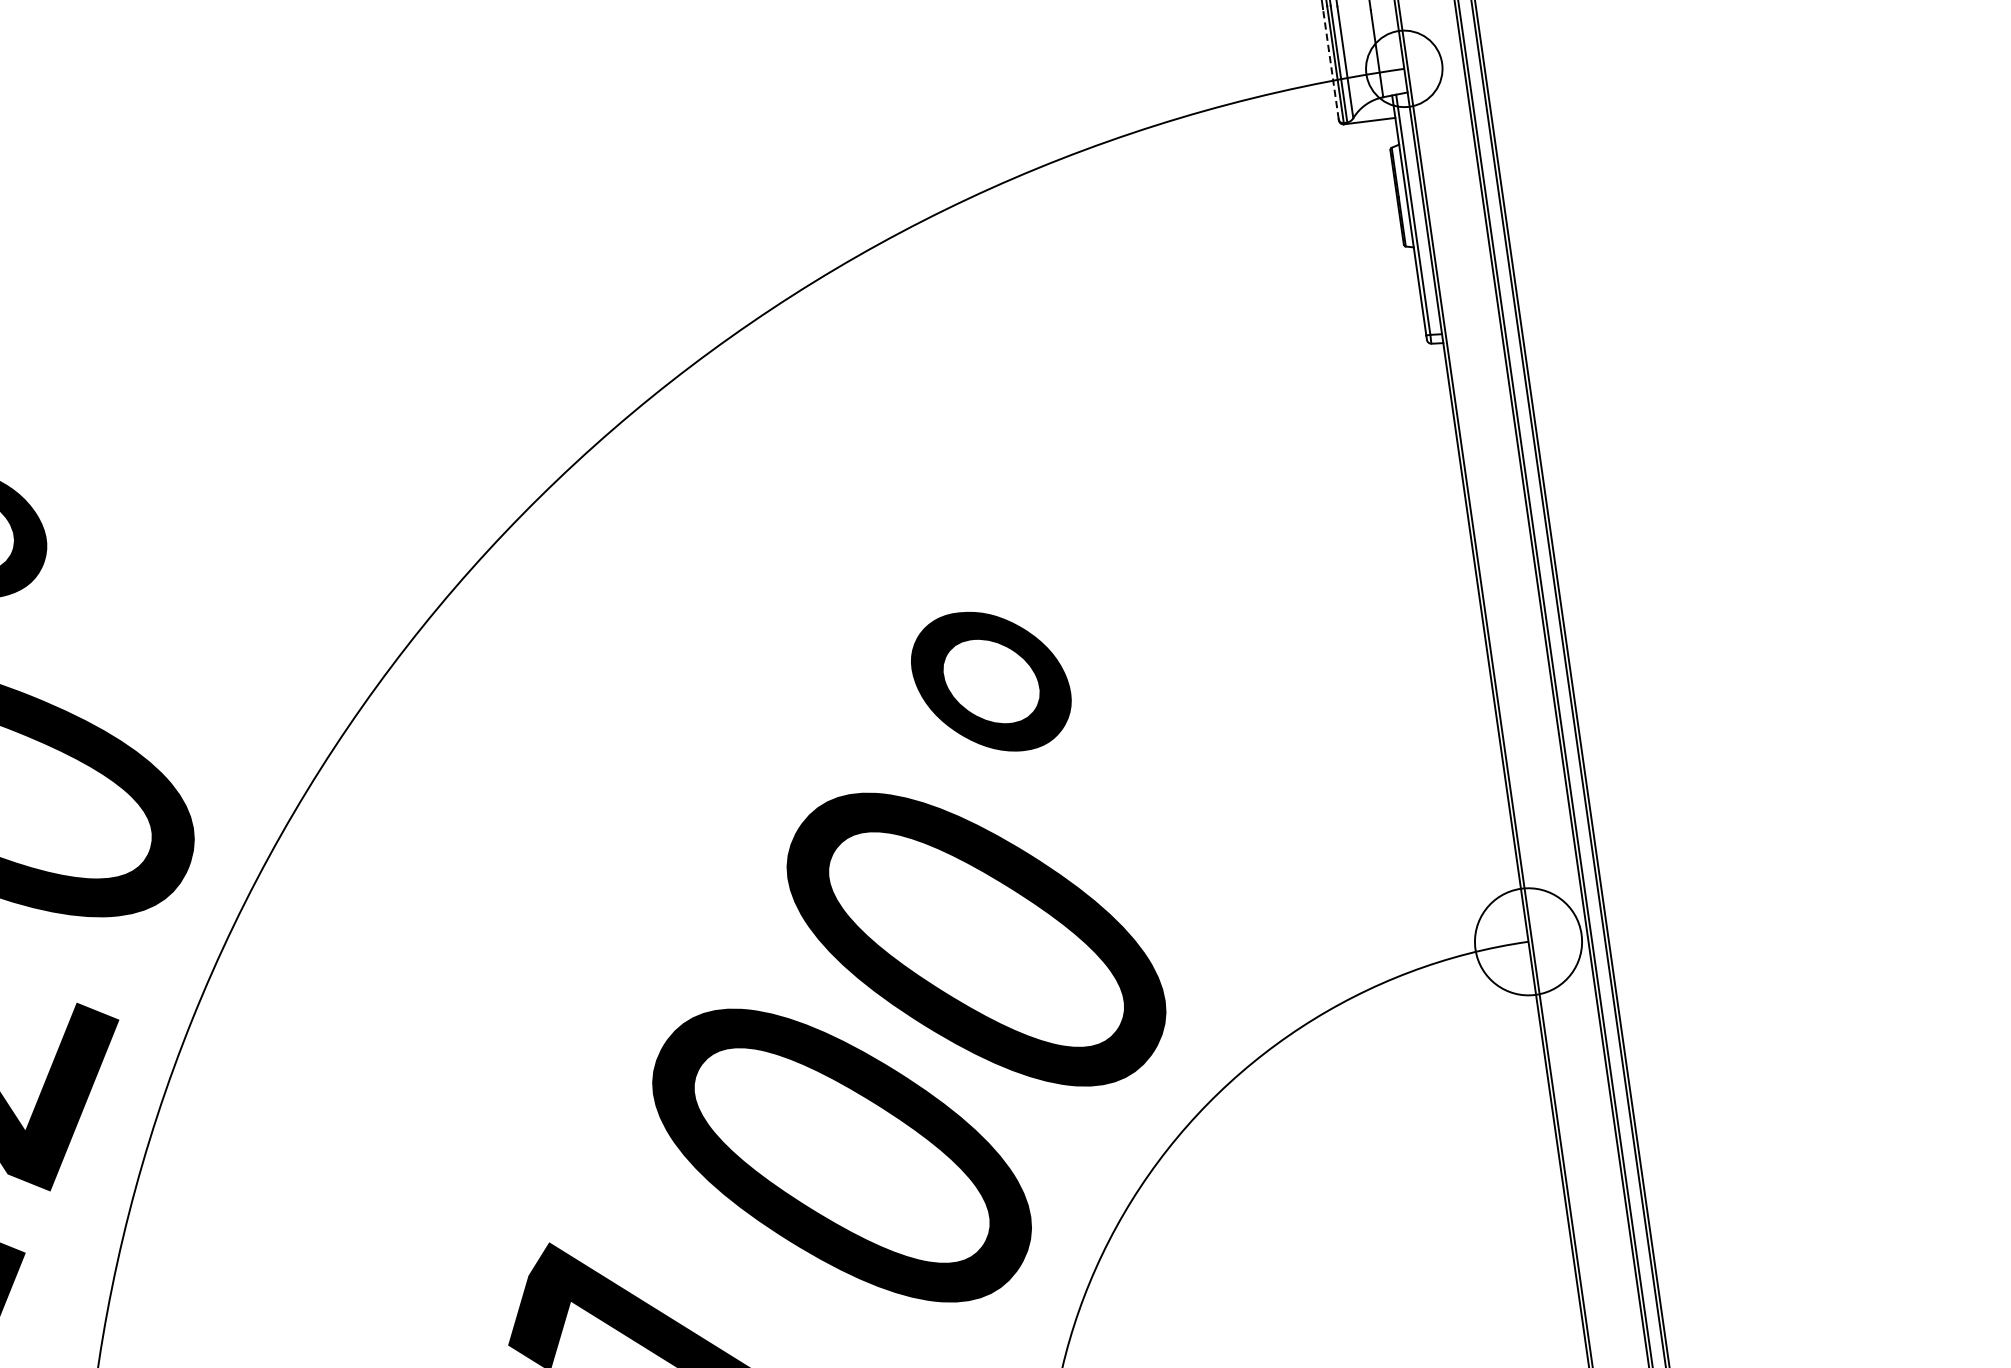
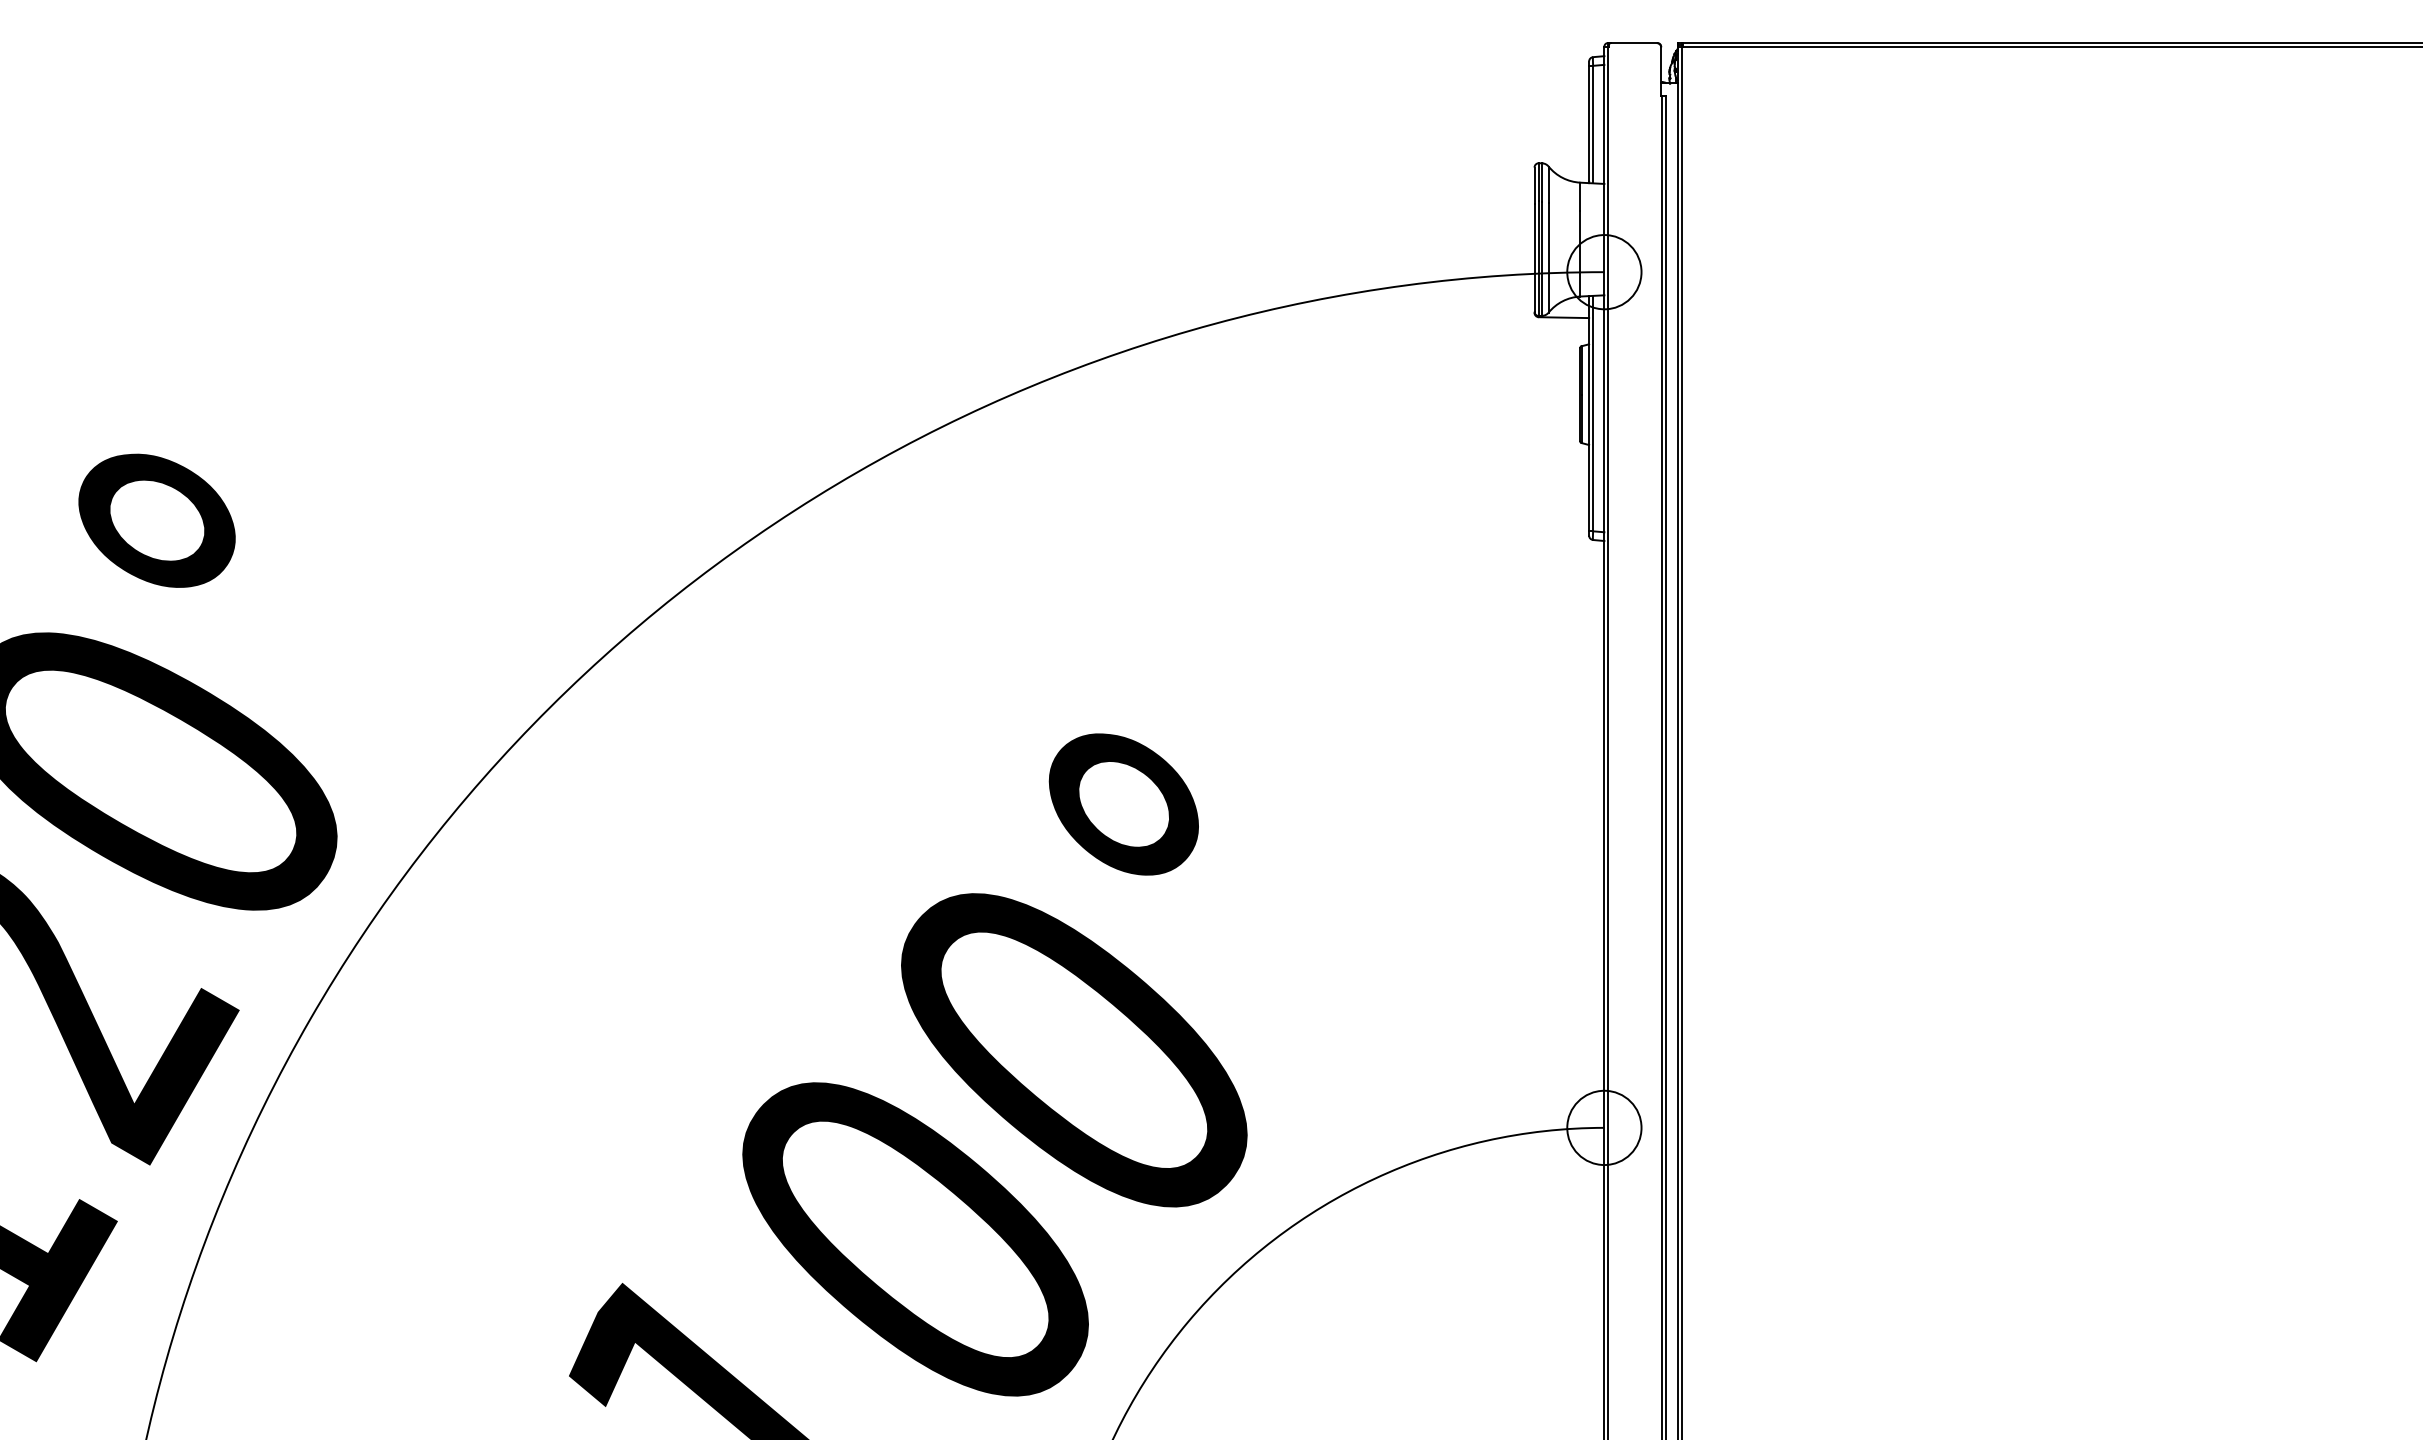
line: (1330, 64) -> (1534, 257), dashed -> solid
circle: (1528, 941) -> (1604, 1127), size x0.71

